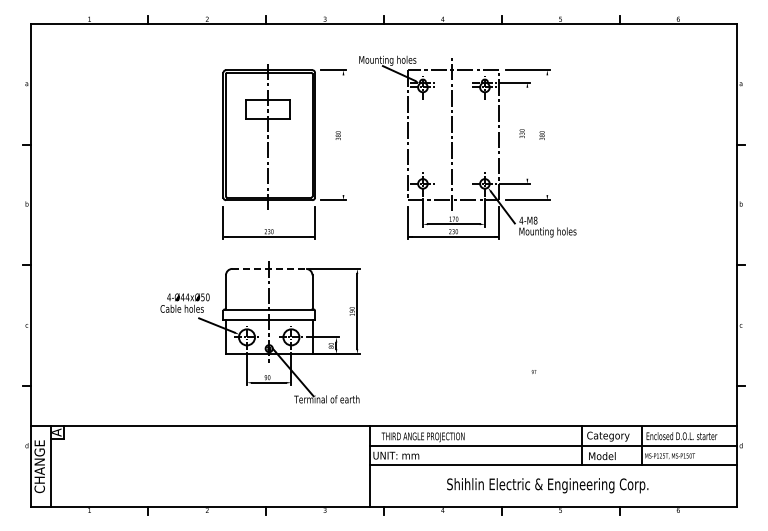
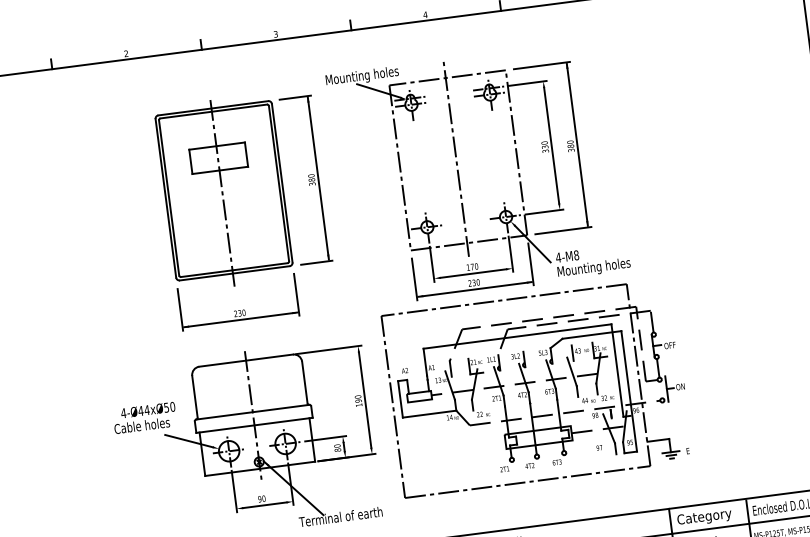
line: (527, 132) -> (551, 144), added
line: (343, 134) -> (318, 177), added
line: (547, 134) -> (577, 143), added
line: (269, 268) -> (246, 360), dashed -> solid
part: (492, 319) -> (538, 388), added

